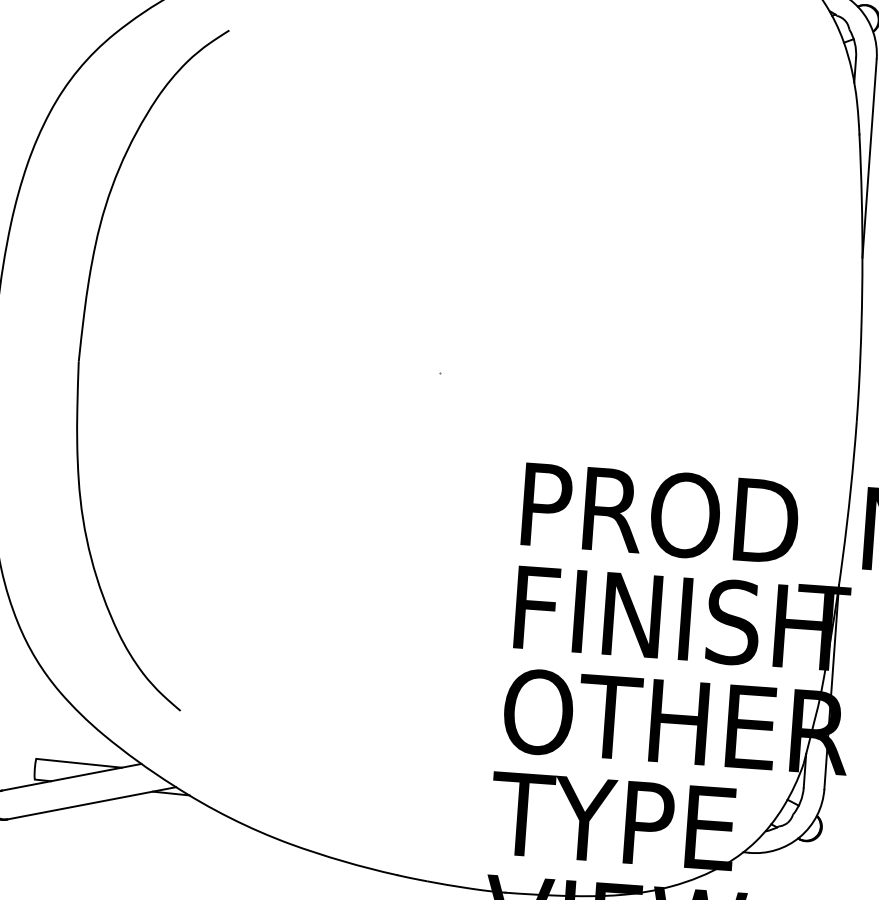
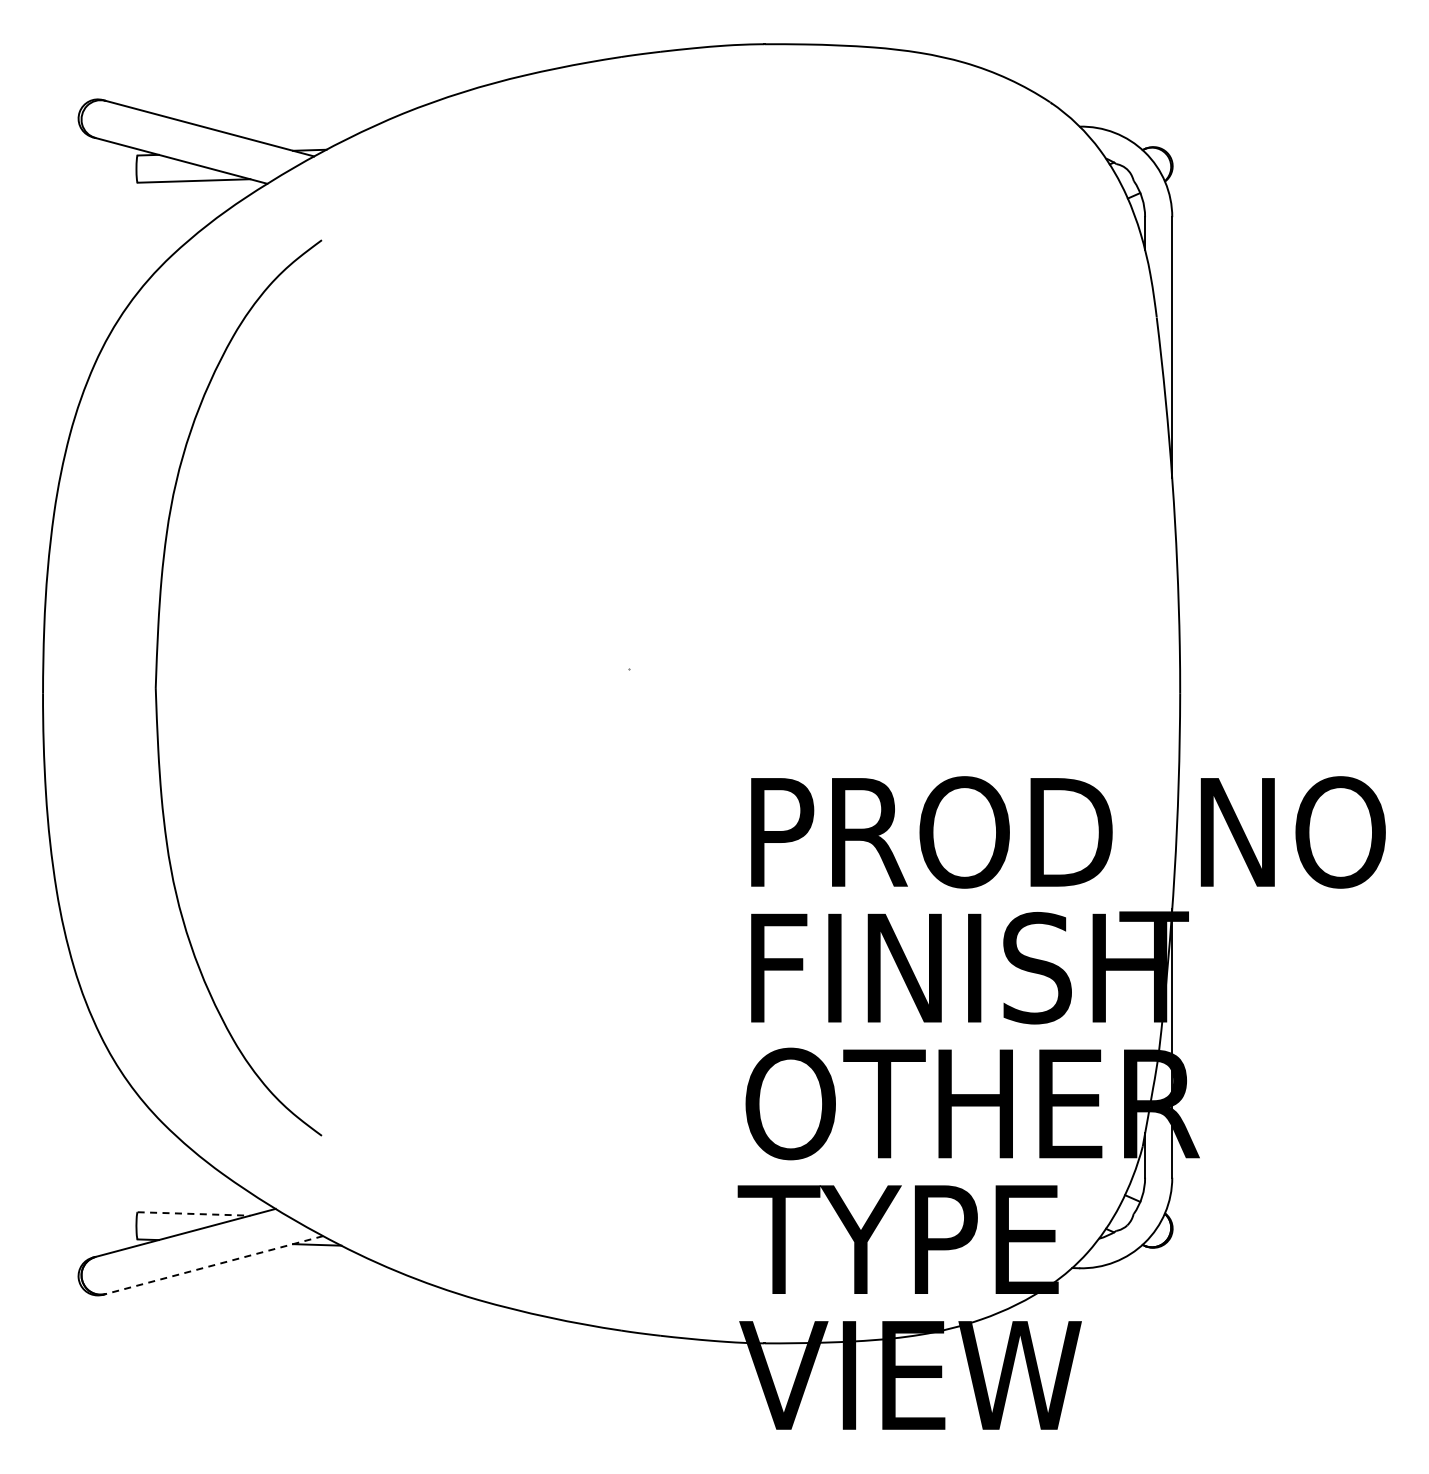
line: (79, 762) -> (194, 1213), solid -> dashed
line: (91, 803) -> (214, 1265), solid -> dashed

